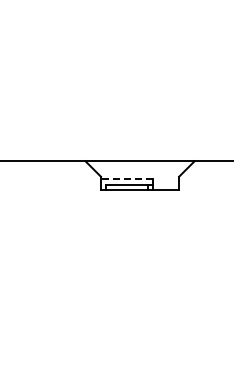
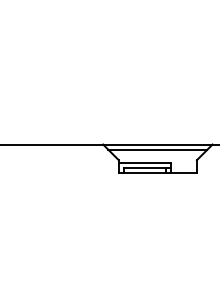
line: (139, 166) -> (157, 149), added
line: (126, 179) -> (144, 162), dashed -> solid

